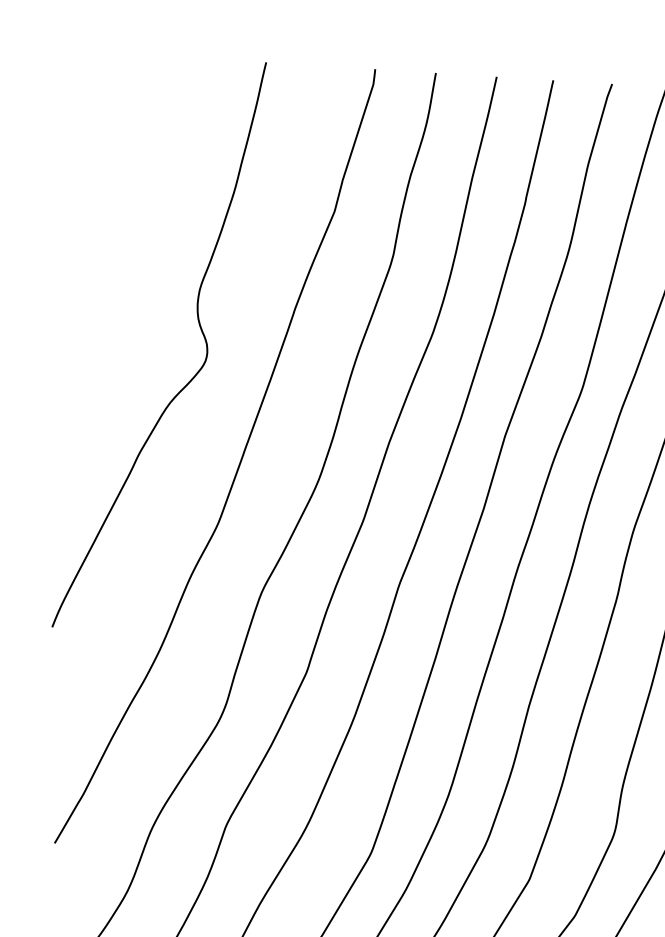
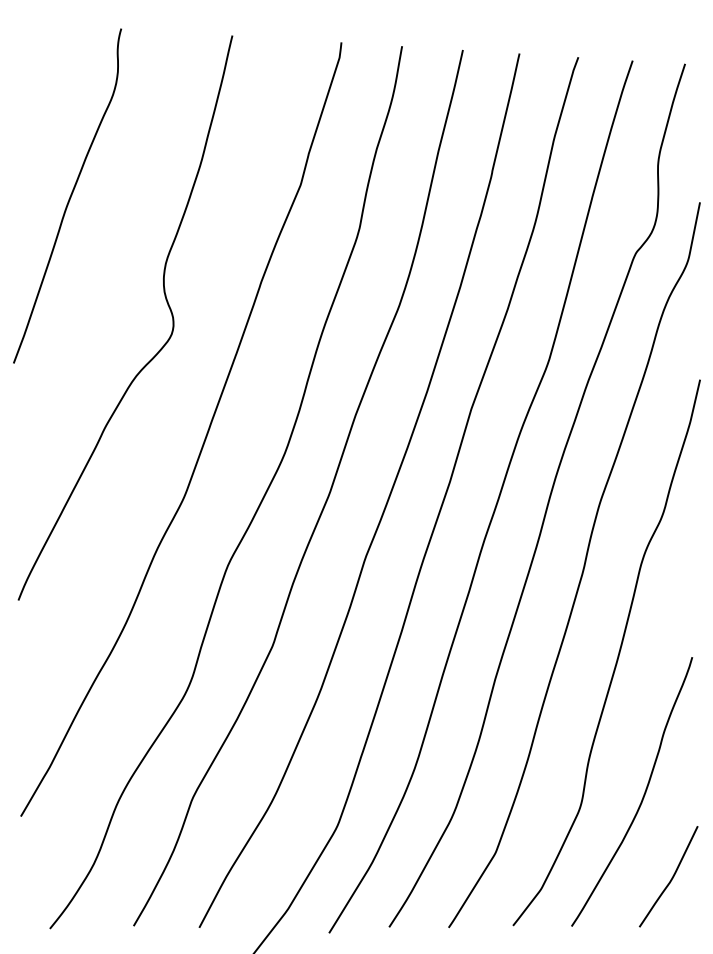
curve: (103, 223) -> (69, 196), added

